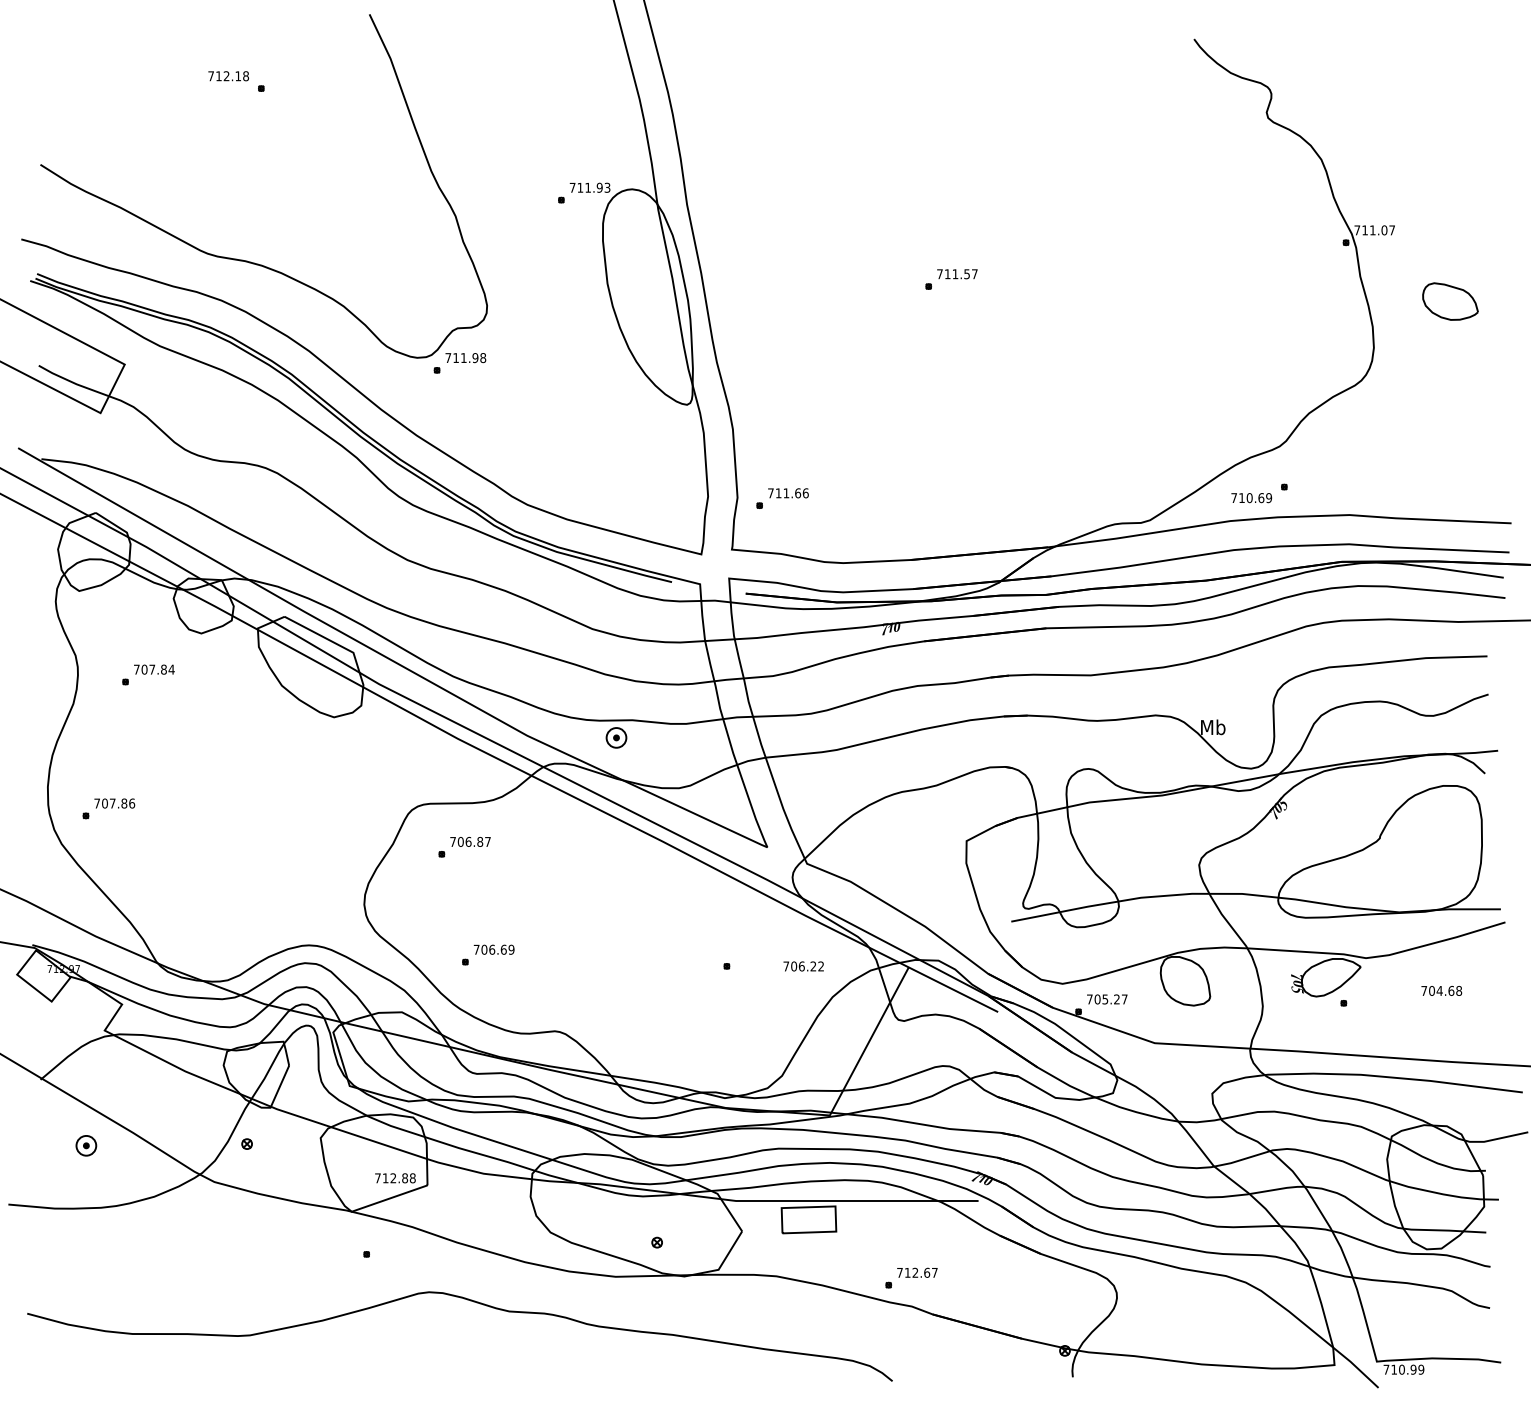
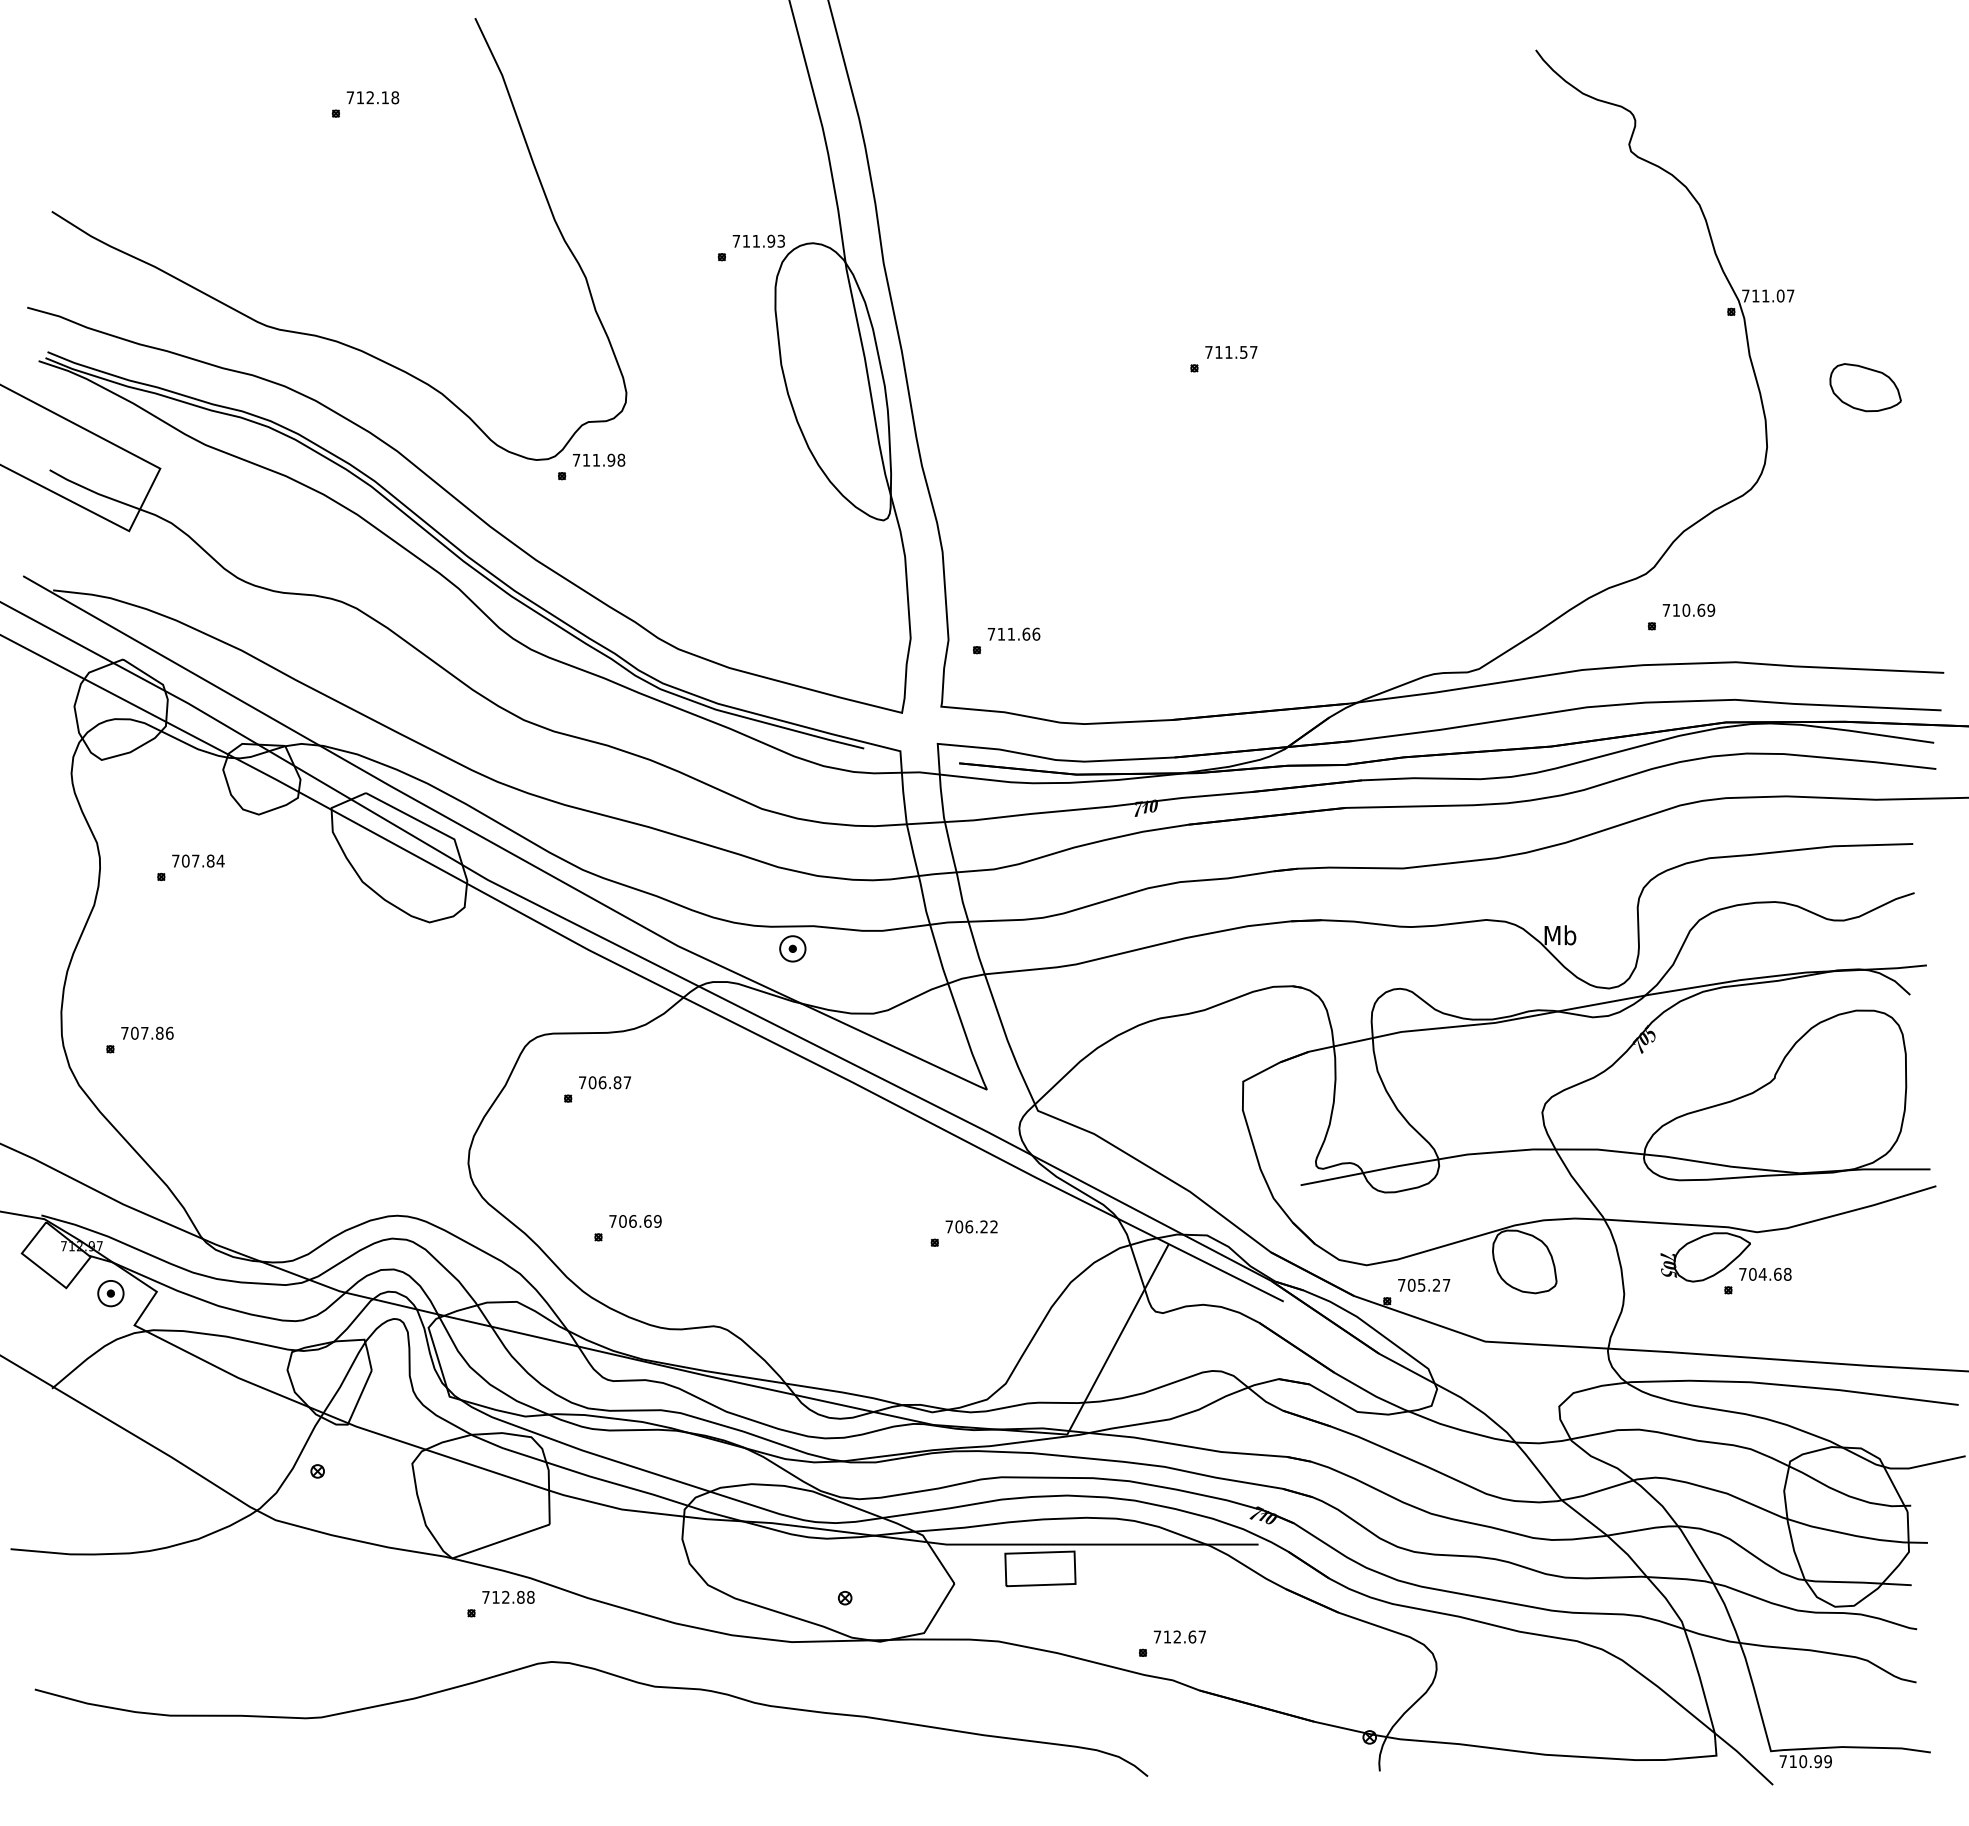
text: (228, 76) -> (372, 97), moved
text: (1251, 497) -> (1688, 609), moved
text: (803, 966) -> (971, 1226), moved
text: (1441, 990) -> (1765, 1273), moved
part: (86, 1145) -> (110, 1293), moved
text: (395, 1177) -> (508, 1596), moved

